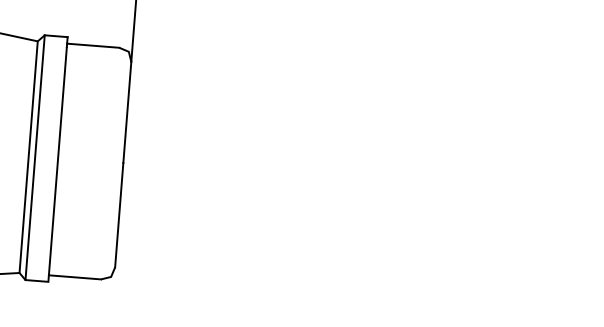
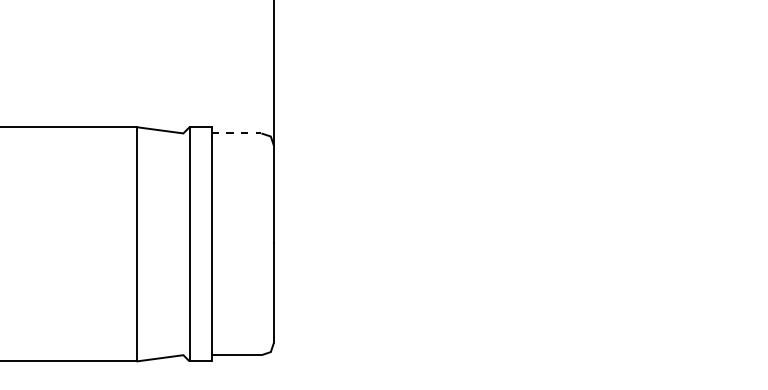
line: (93, 45) -> (236, 133), solid -> dashed
line: (28, 157) -> (183, 244), removed

